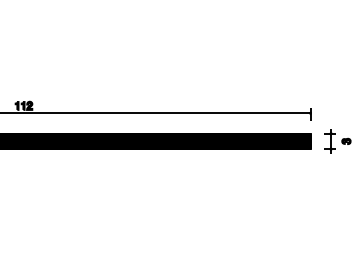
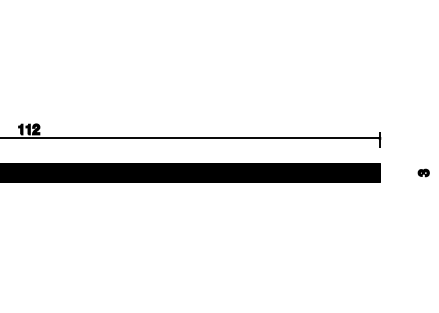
part: (329, 141) -> (403, 172), removed

